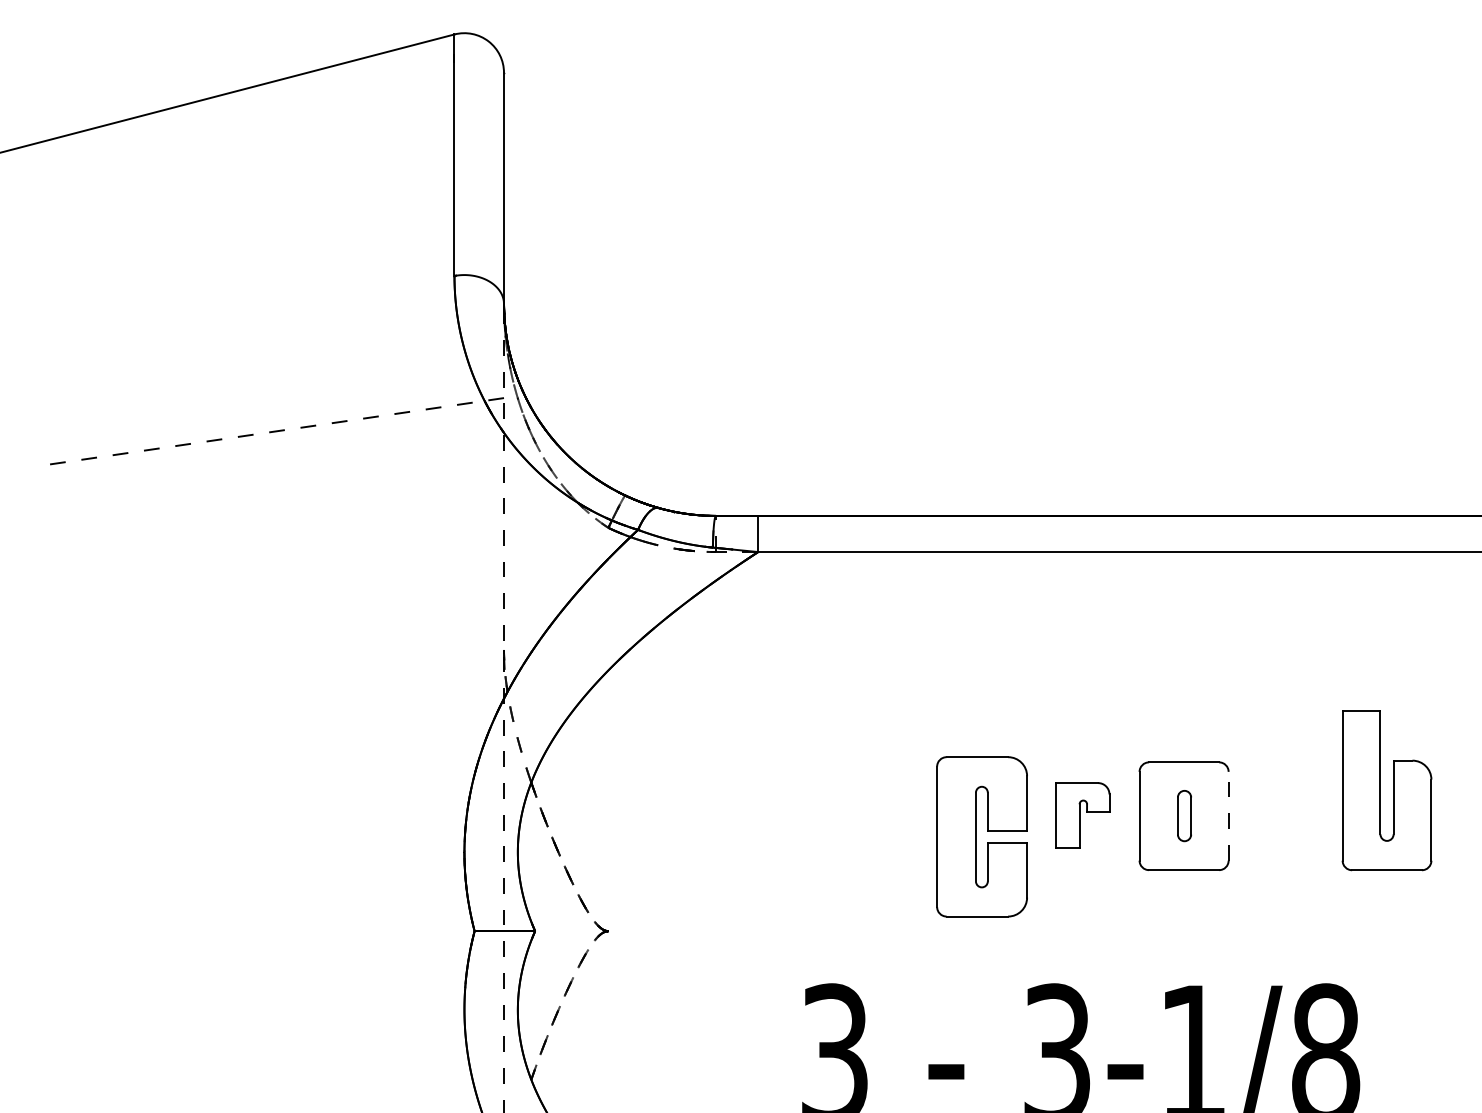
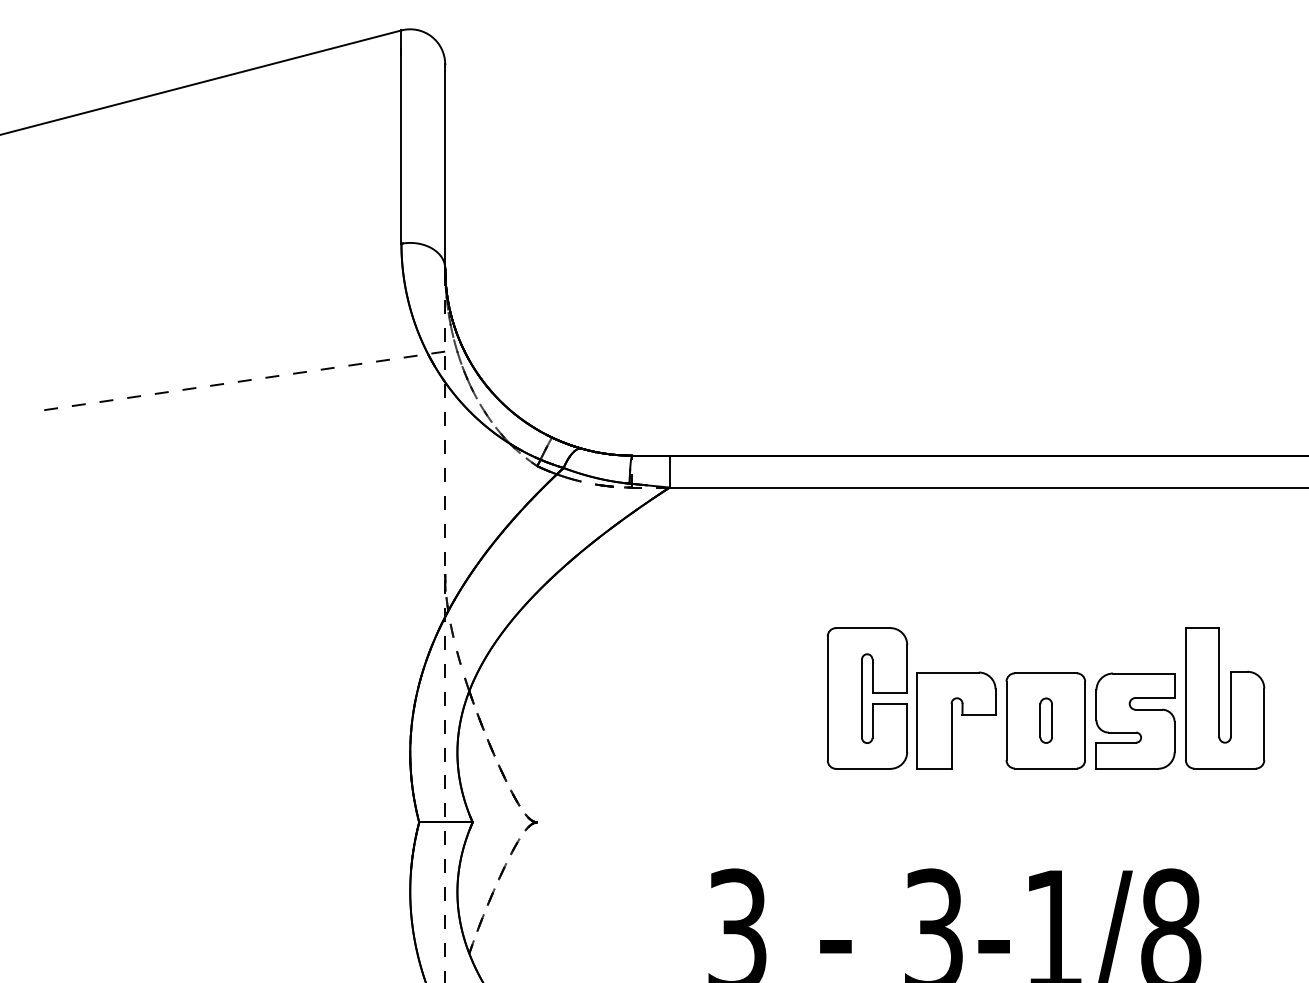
part: (1082, 815) -> (956, 720), size x1.67
line: (1228, 815) -> (1085, 720), dashed -> solid
part: (1285, 816) -> (1135, 721), added
part: (981, 836) -> (866, 698), moved

